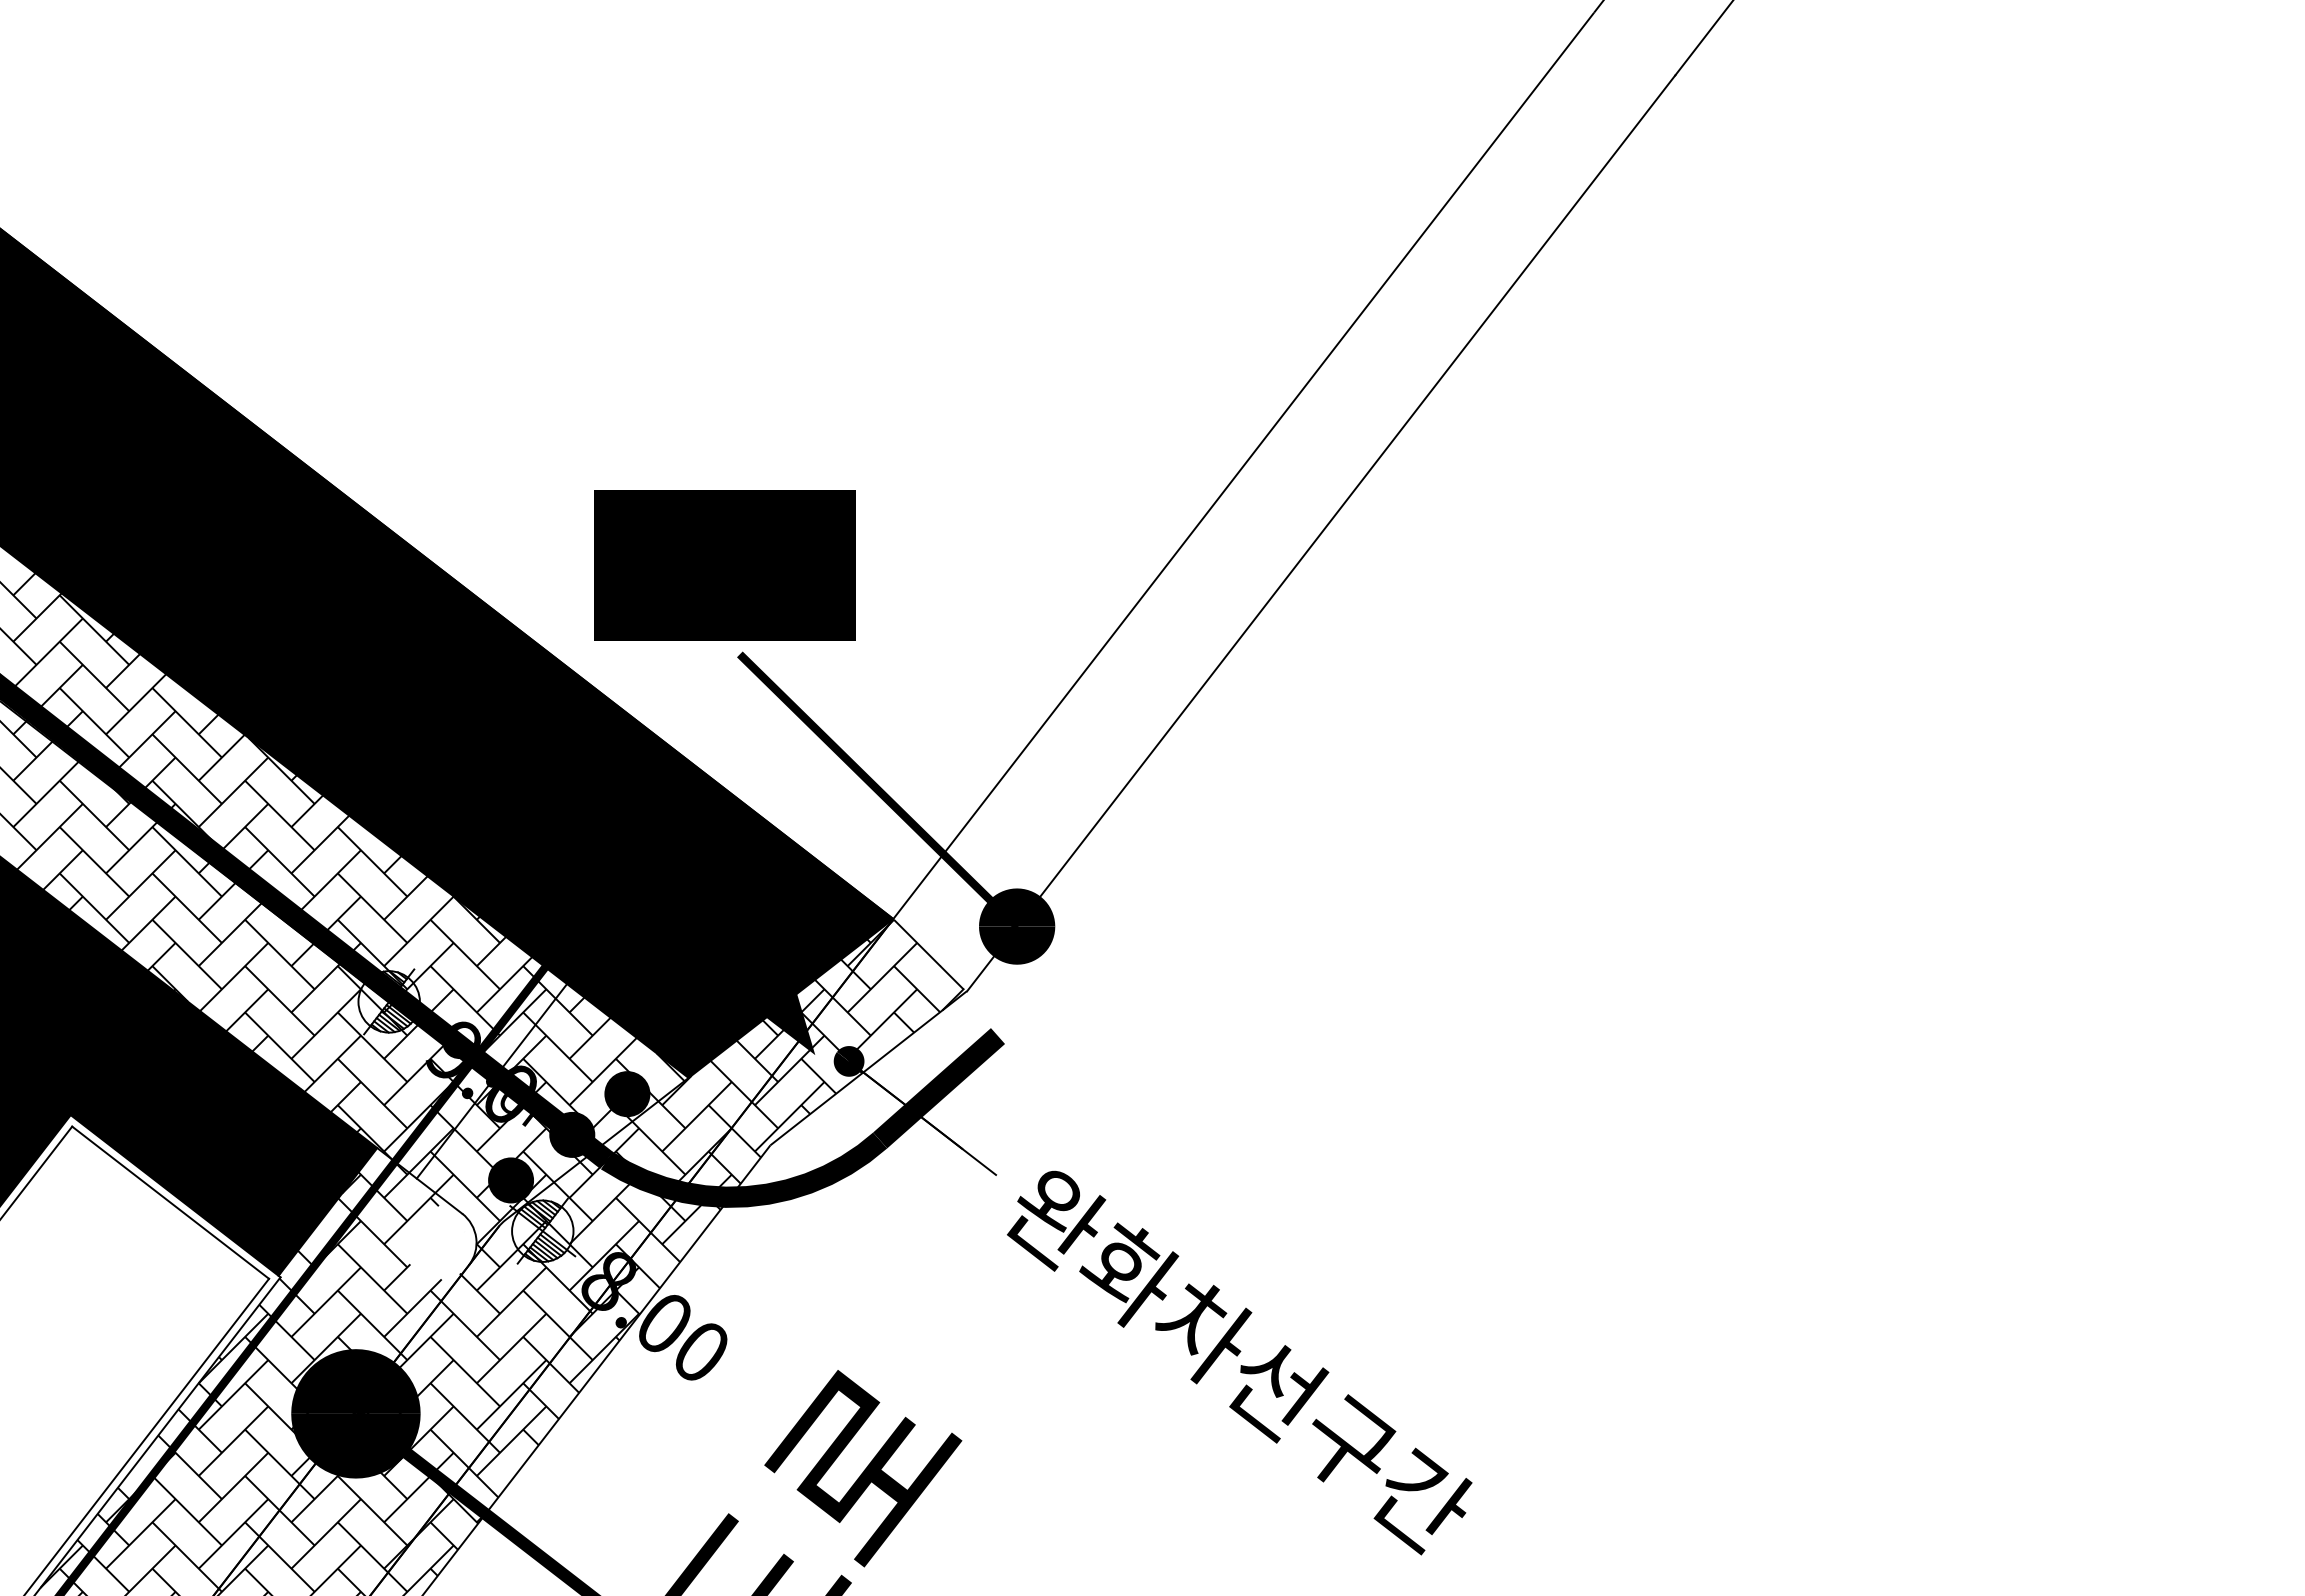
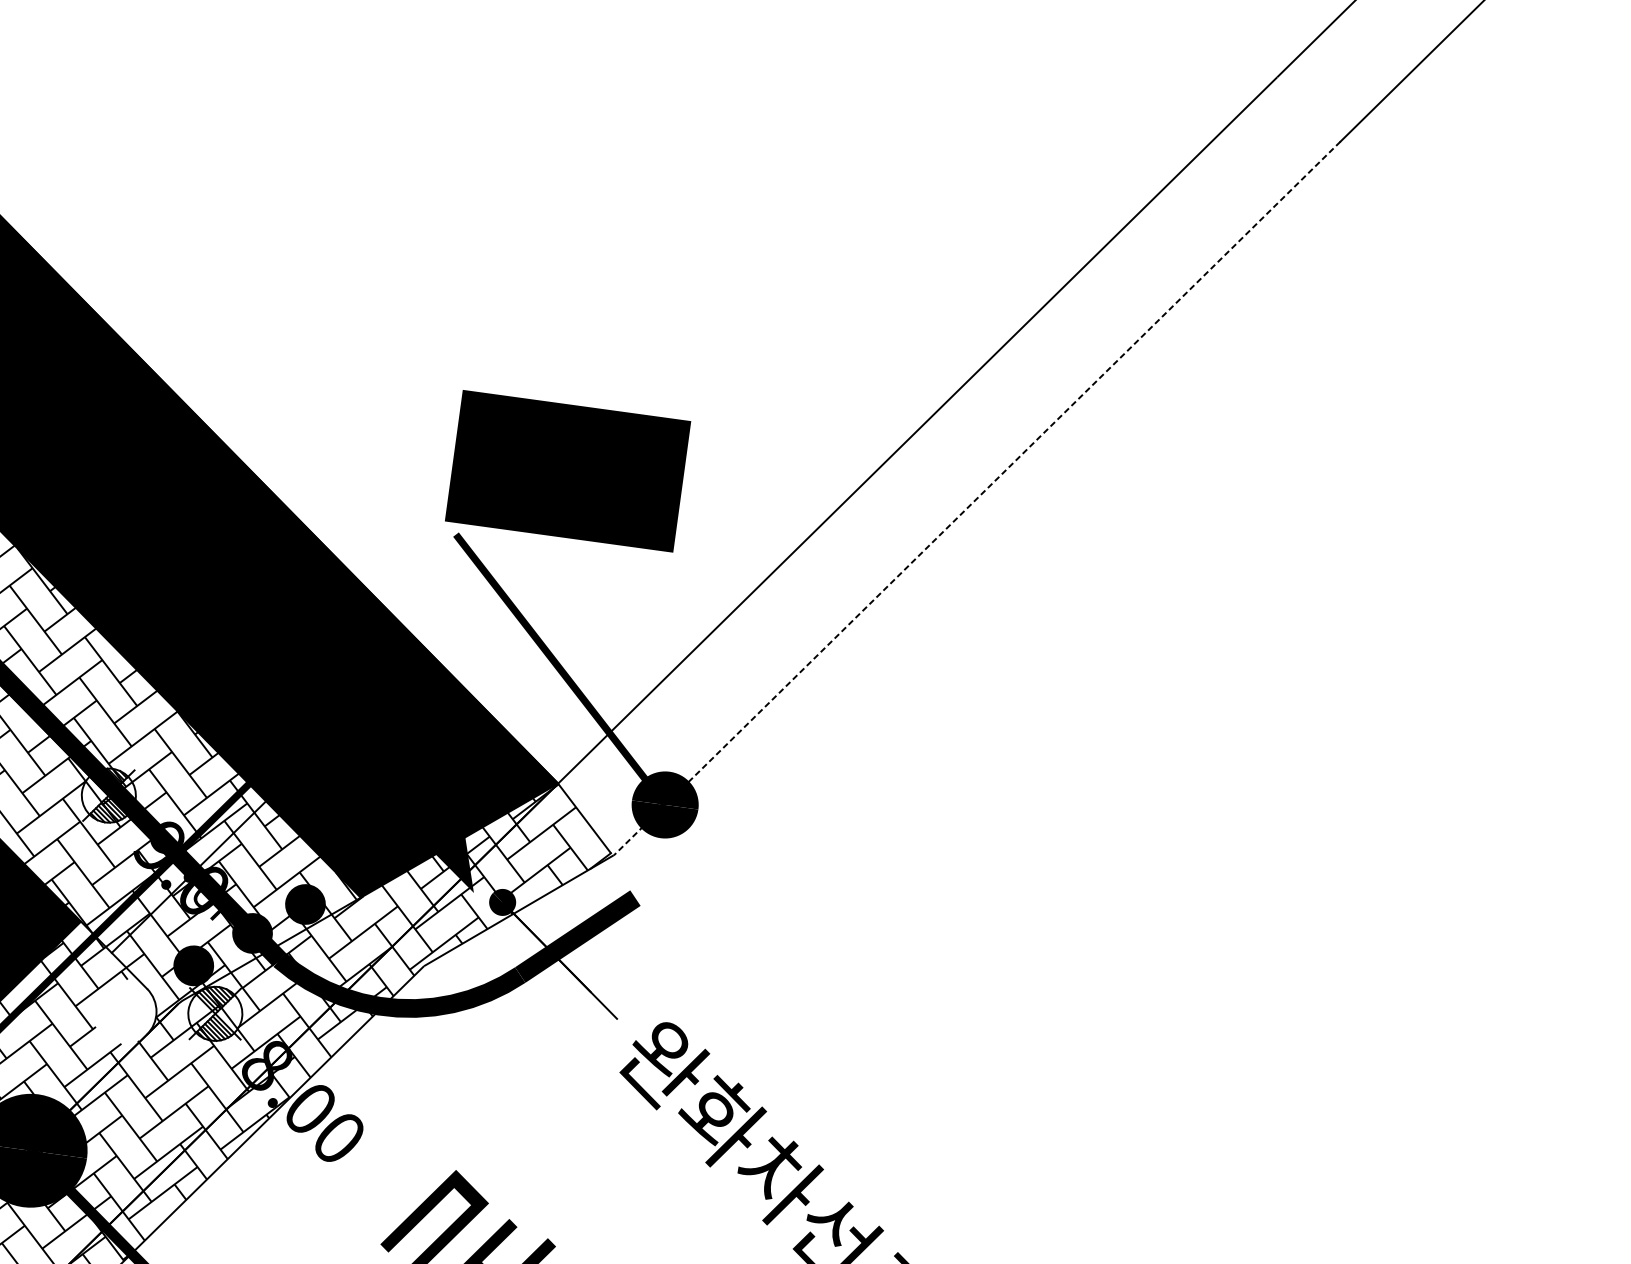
line: (1321, 533) -> (977, 498), solid -> dashed
text: (724, 565) -> (567, 470), moved

